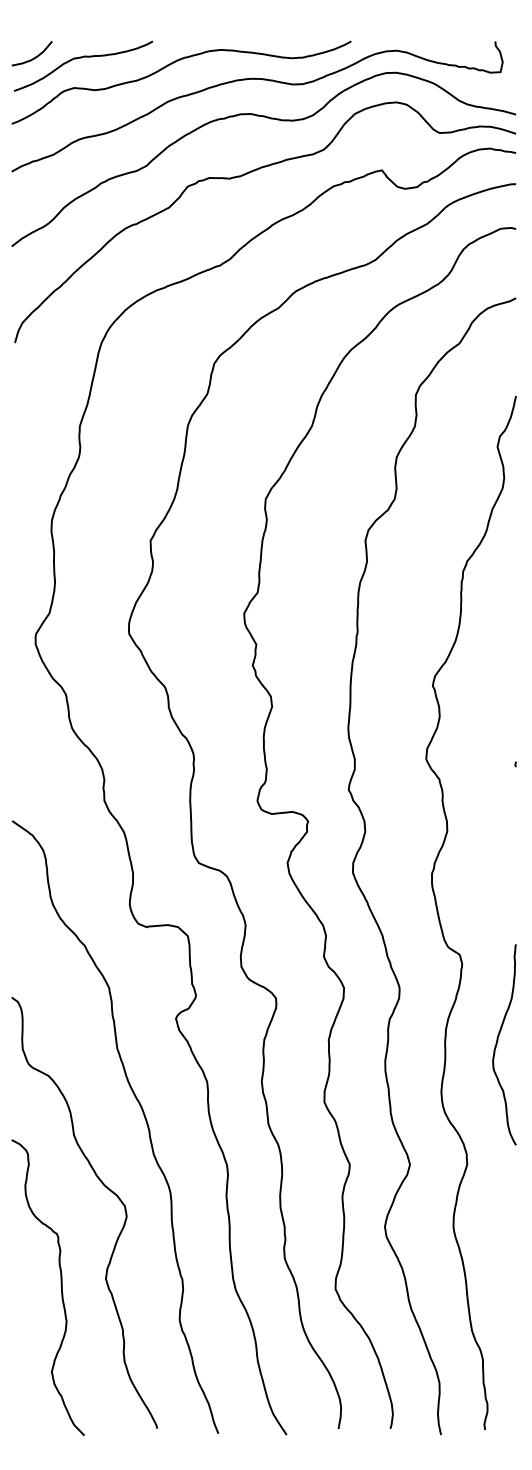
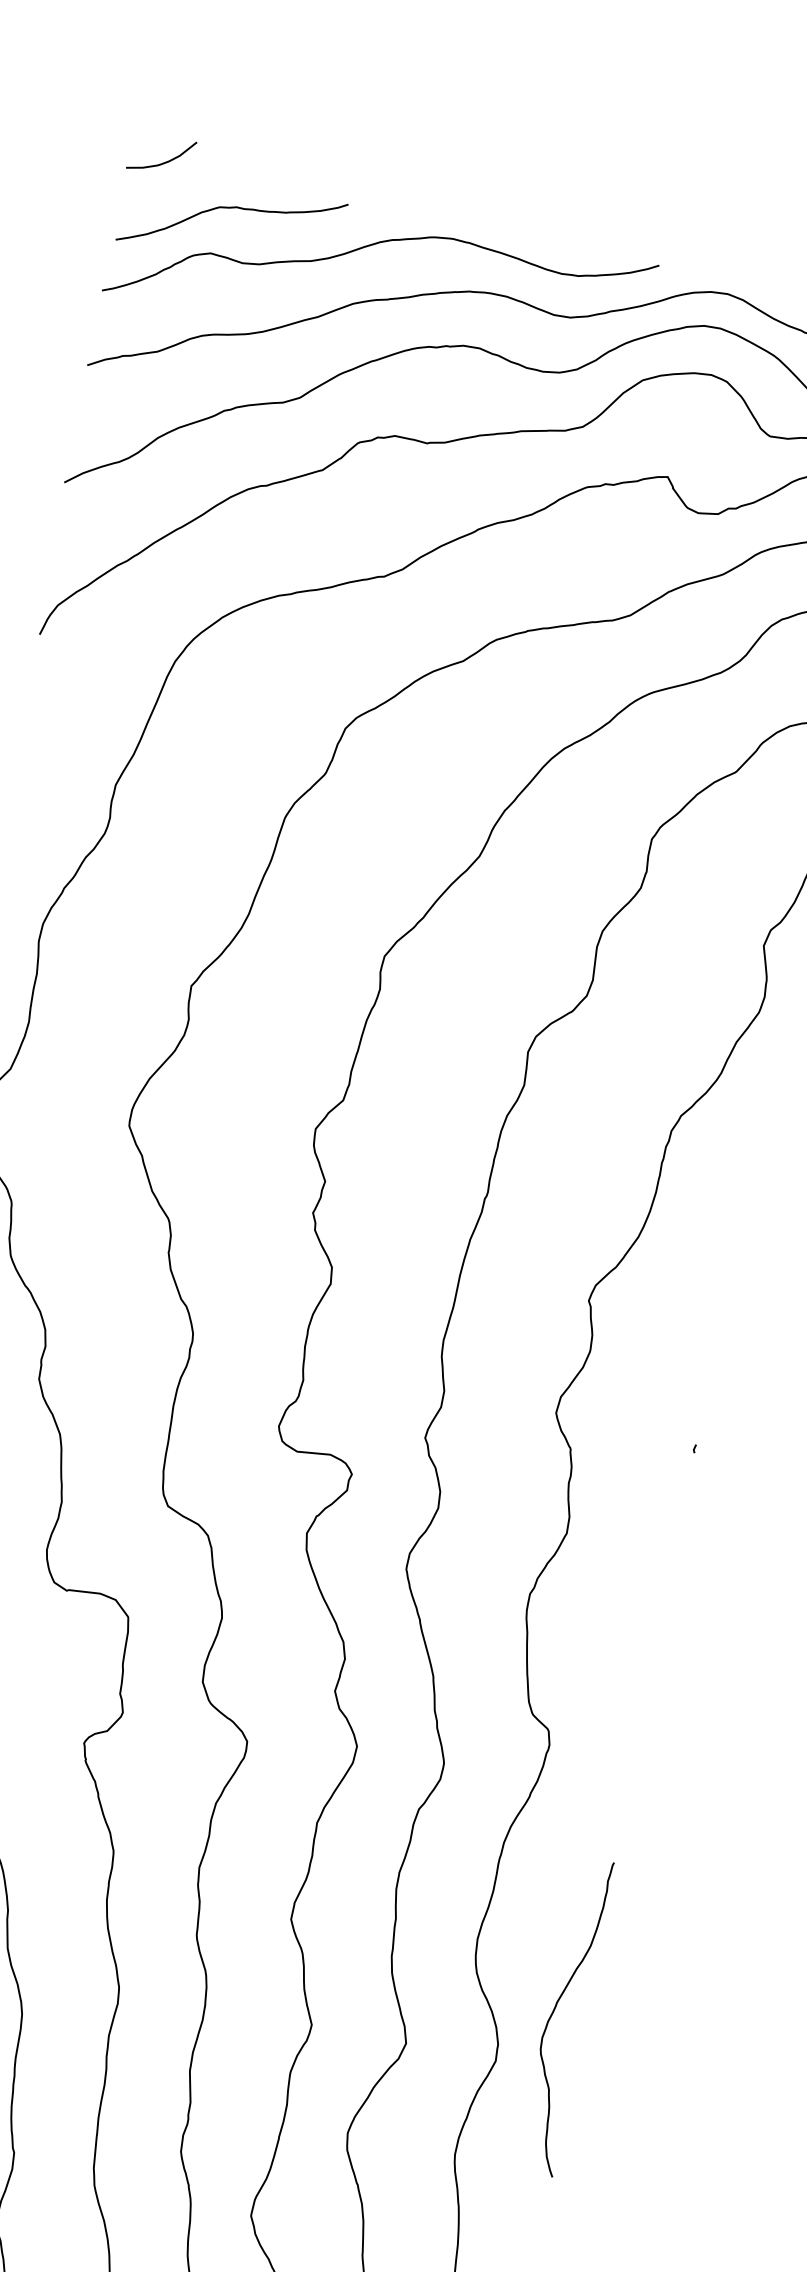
curve: (33, 57) -> (162, 161), moved
curve: (497, 1044) -> (554, 2013), moved

